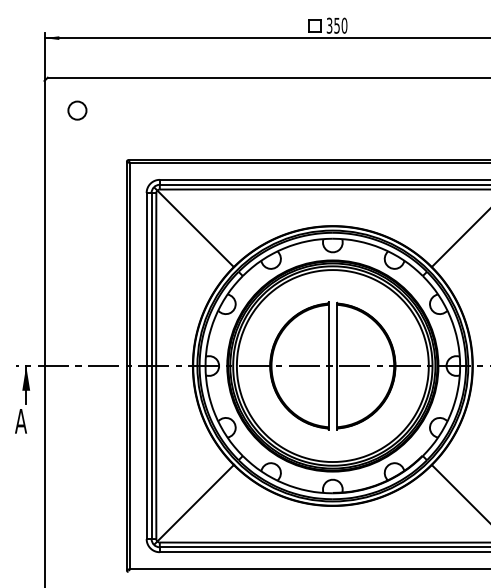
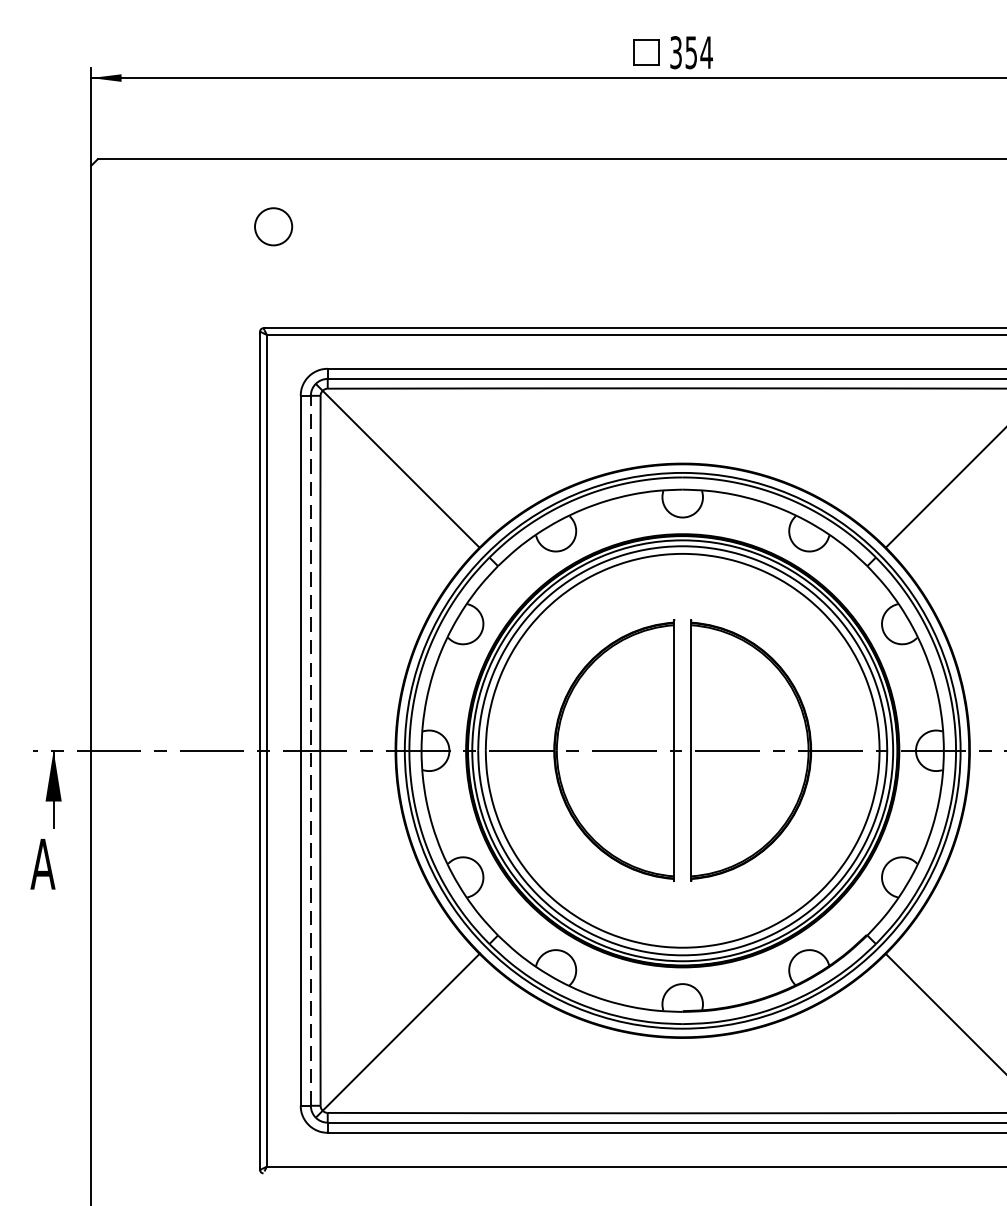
text: (344, 25) -> (706, 52), 350 -> 354
circle: (77, 110) -> (273, 226), moved
line: (151, 365) -> (310, 749), solid -> dashed

